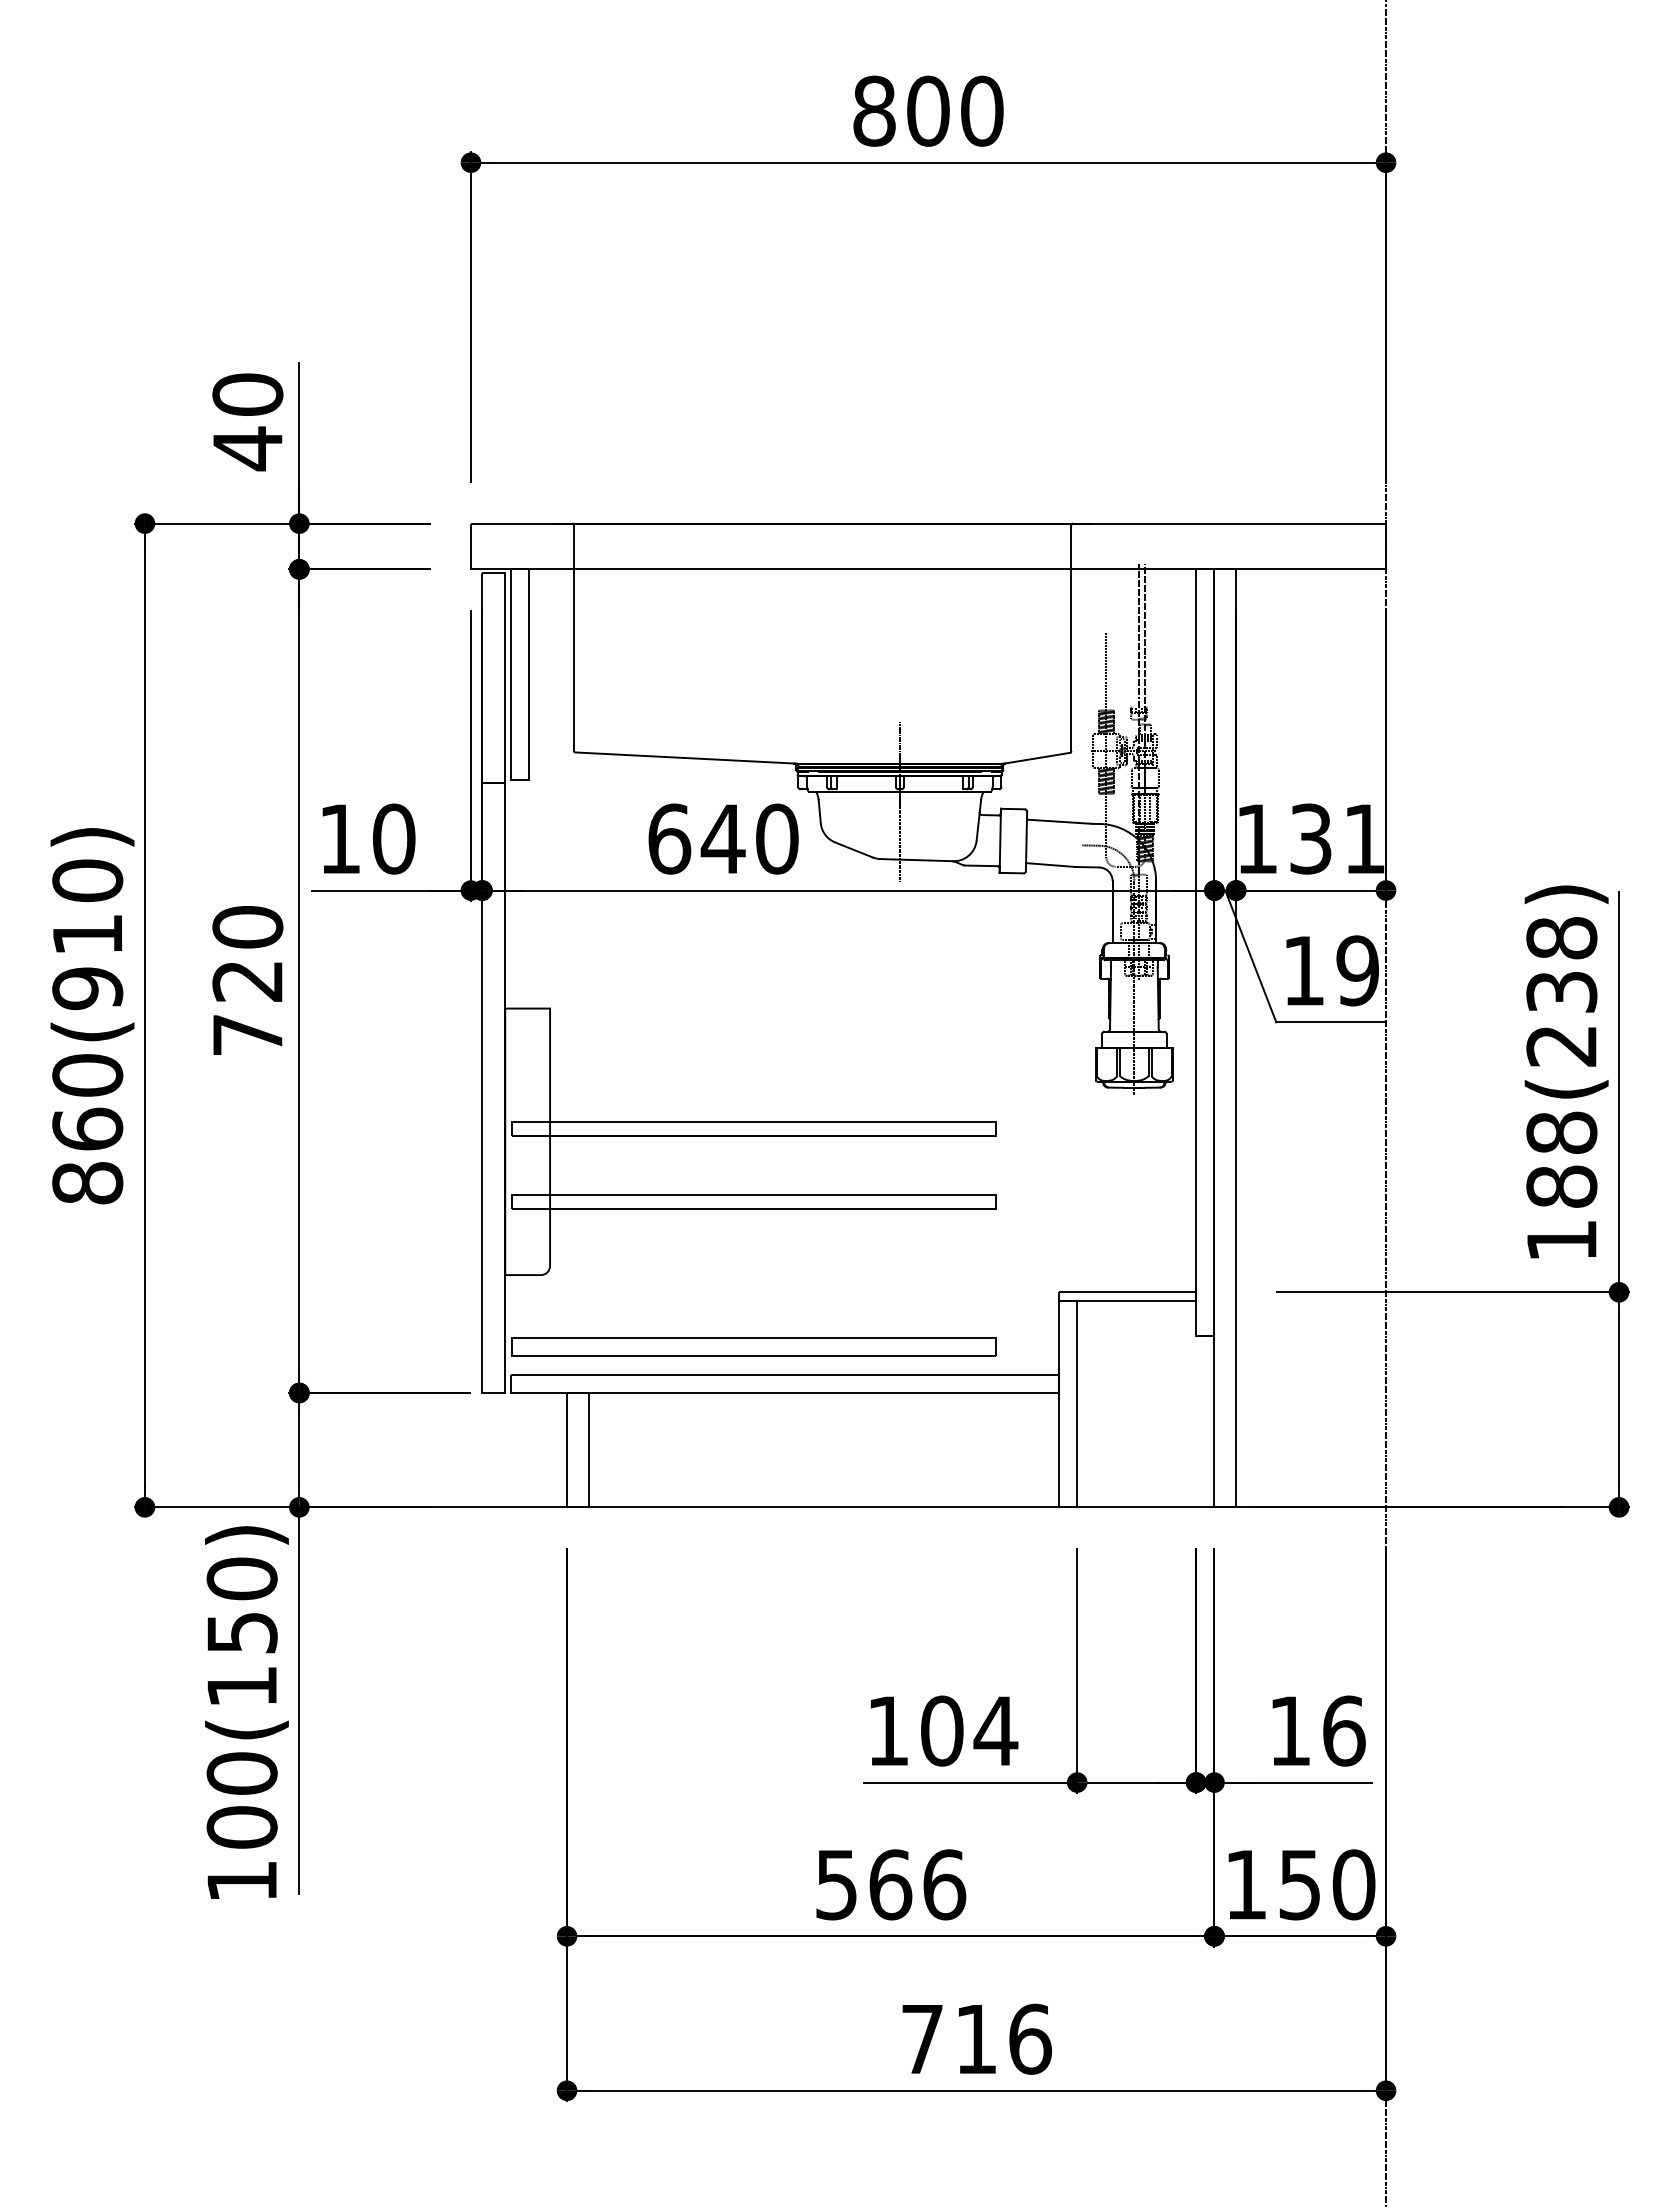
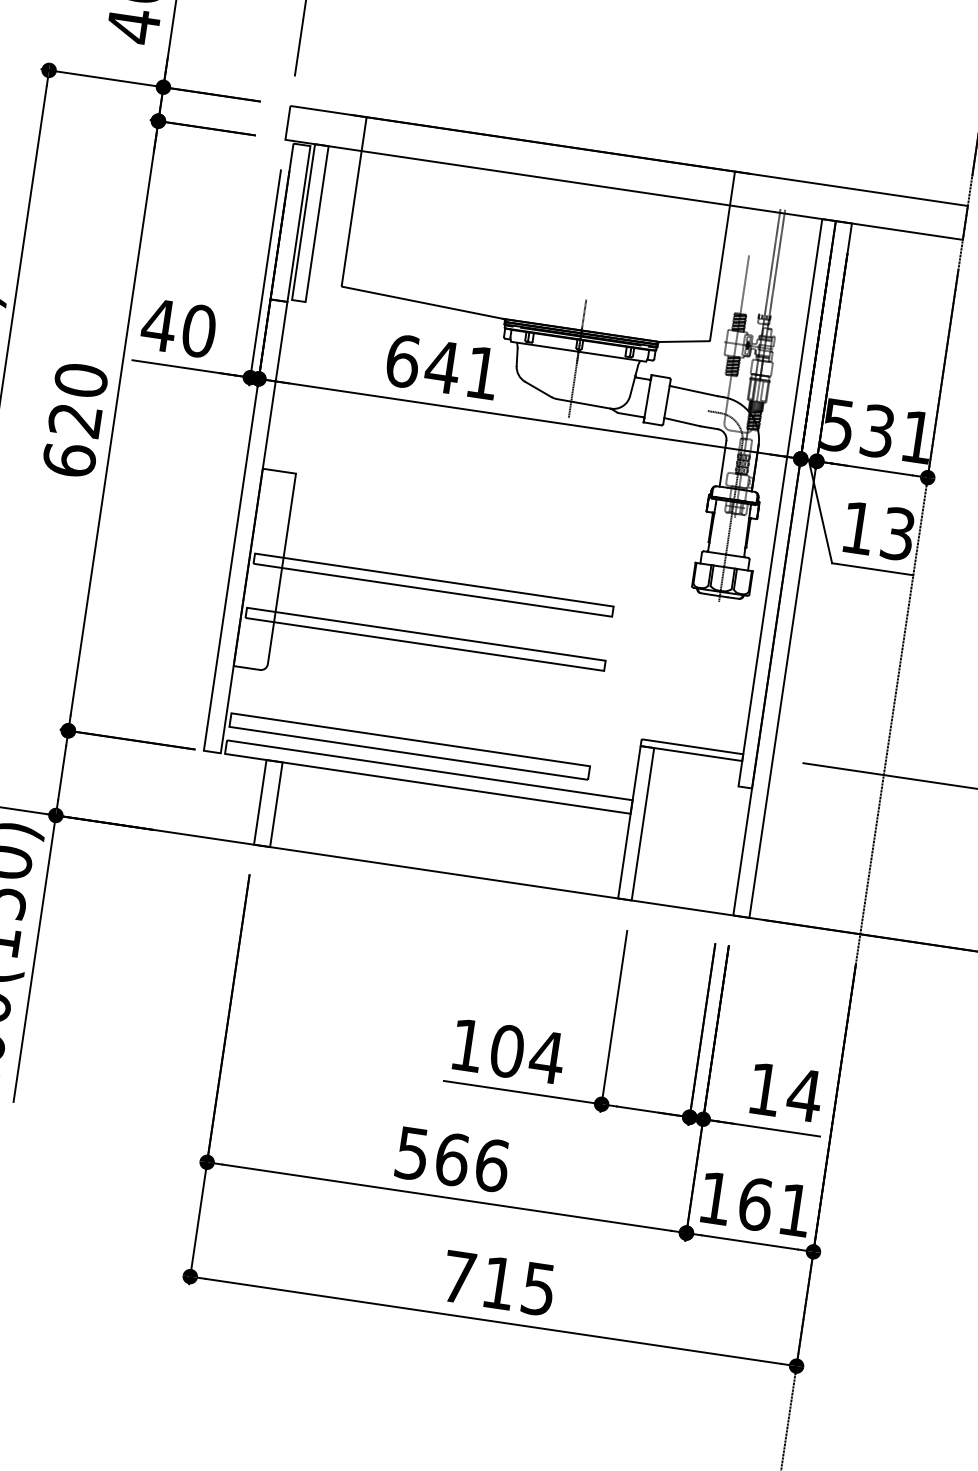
text: (339, 838) -> (158, 324), 10 -> 40
text: (777, 838) -> (482, 372), 640 -> 641
text: (1256, 839) -> (837, 425), 131 -> 531
text: (1357, 970) -> (897, 533), 19 -> 13
text: (247, 1034) -> (69, 459), 720 -> 620
text: (1343, 1730) -> (804, 1094), 16 -> 14
text: (1327, 1884) -> (775, 1207), 150 -> 161
text: (1030, 2038) -> (539, 1288), 716 -> 715

